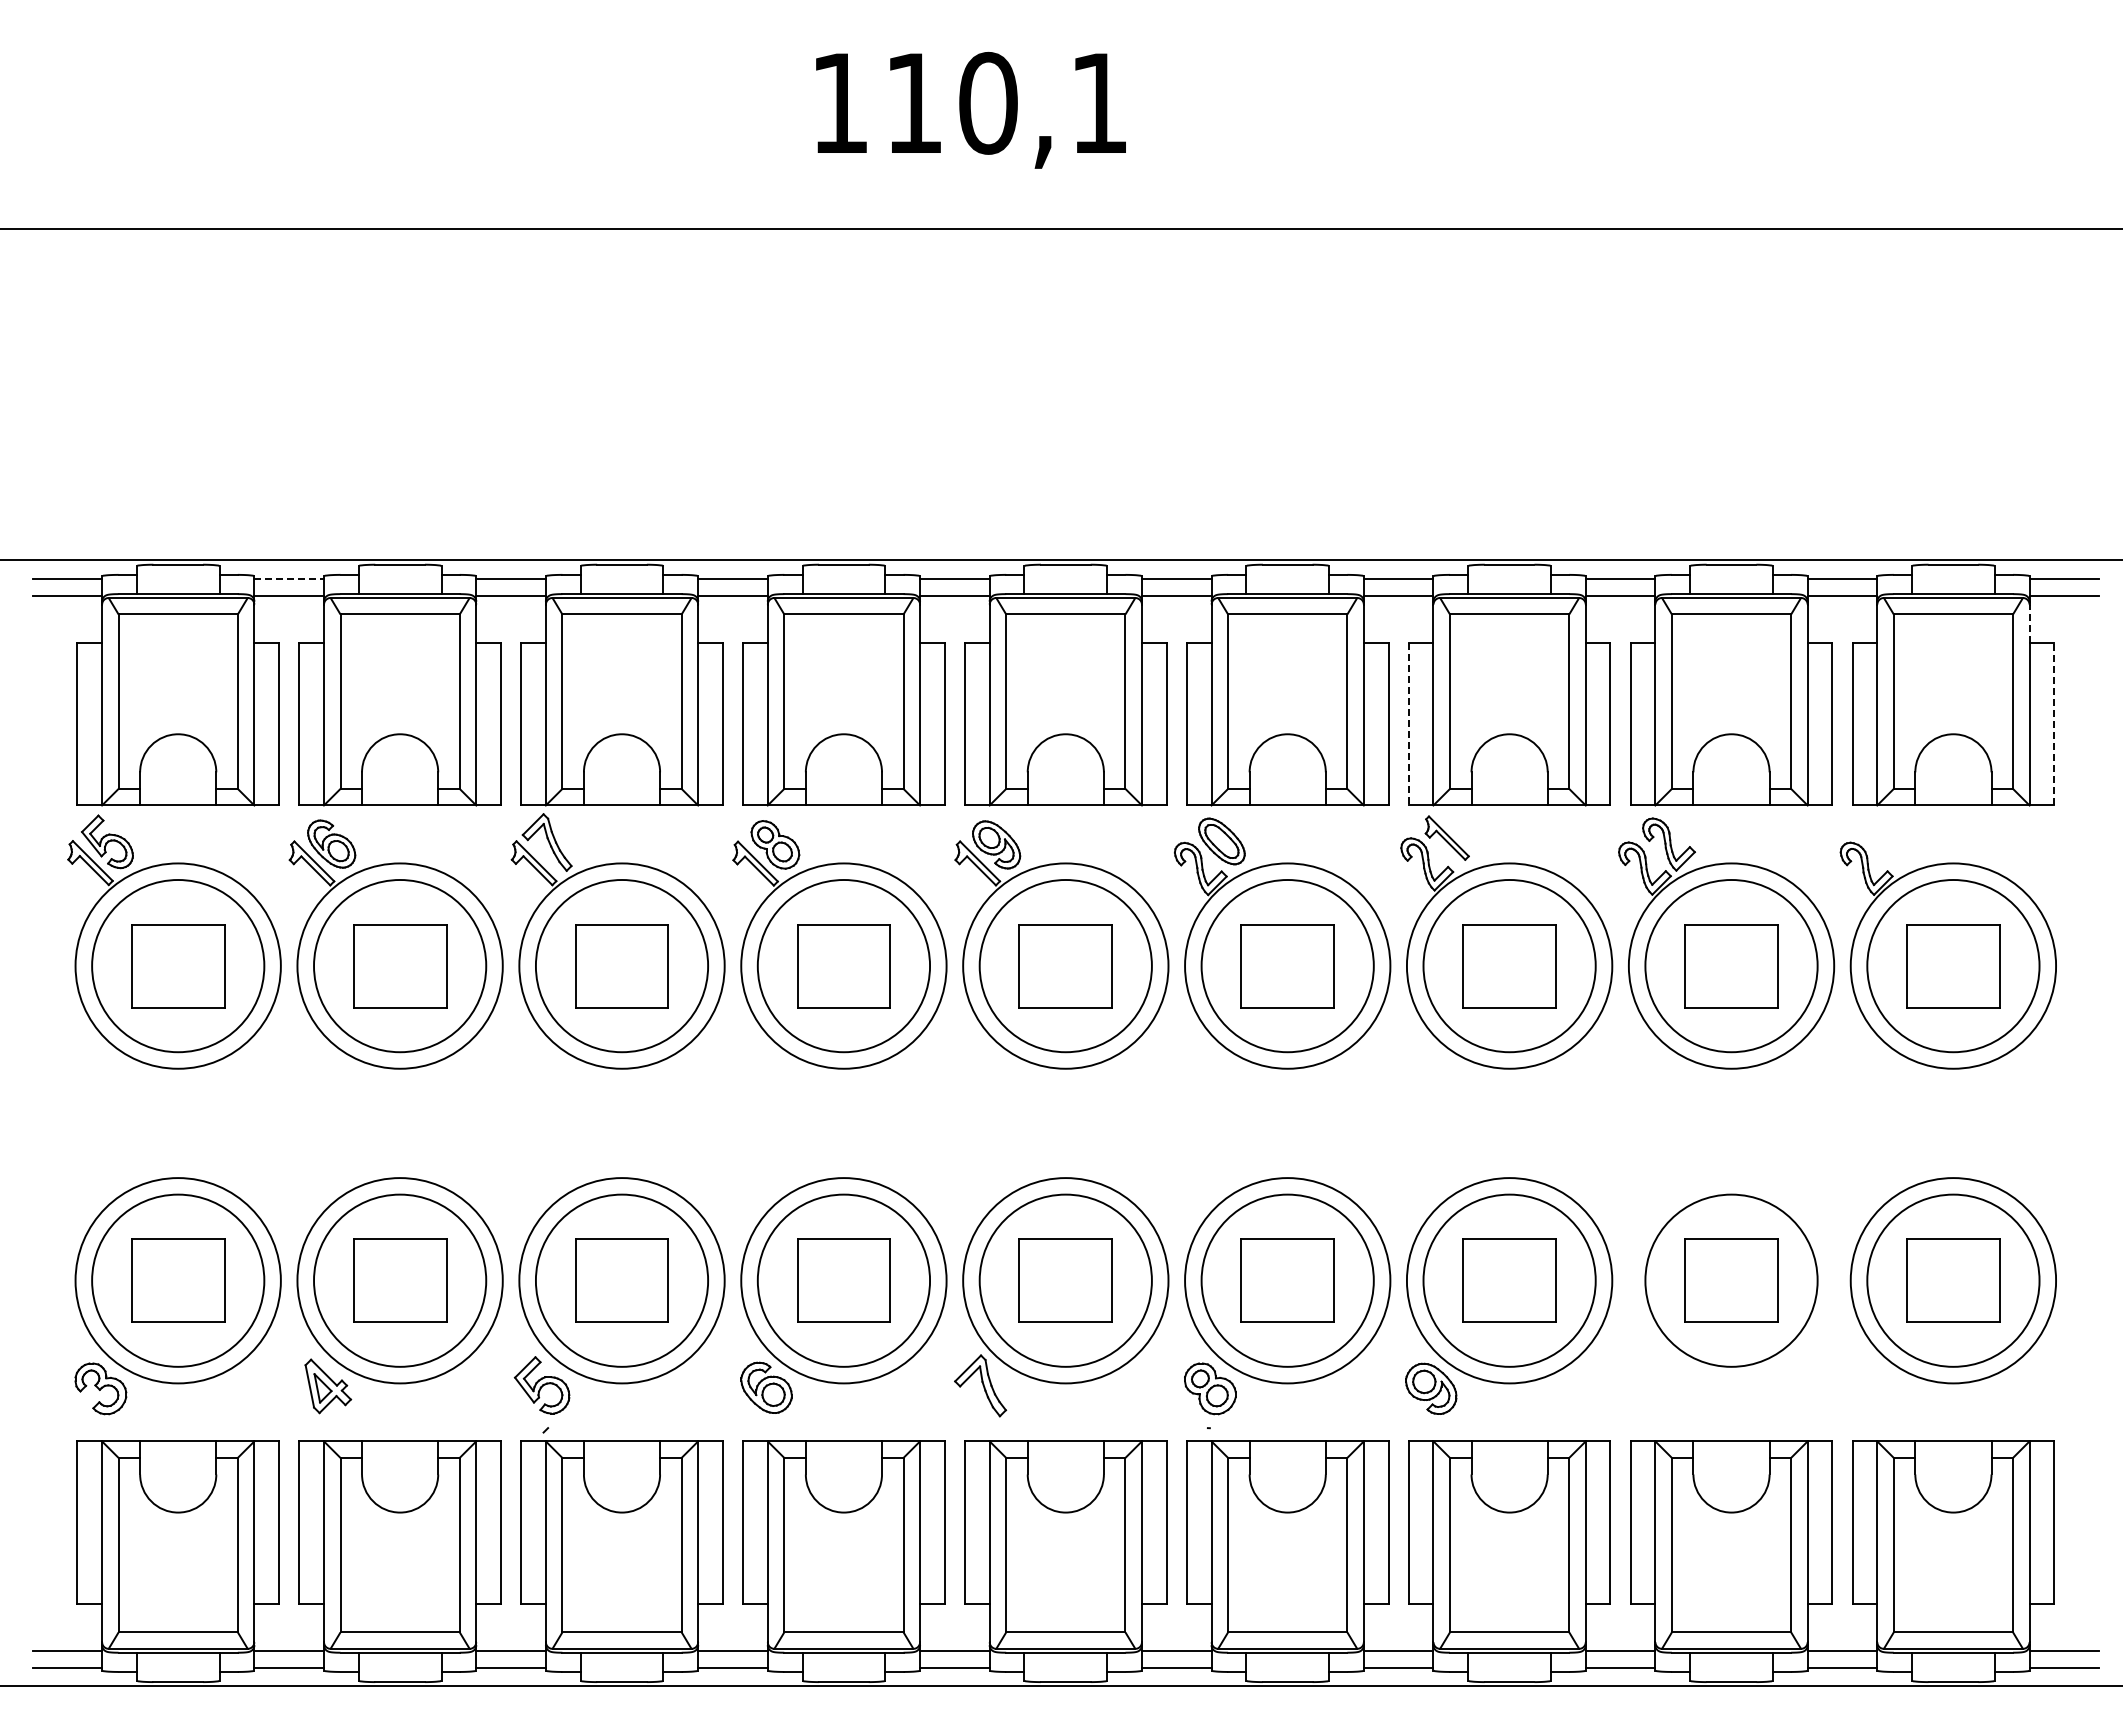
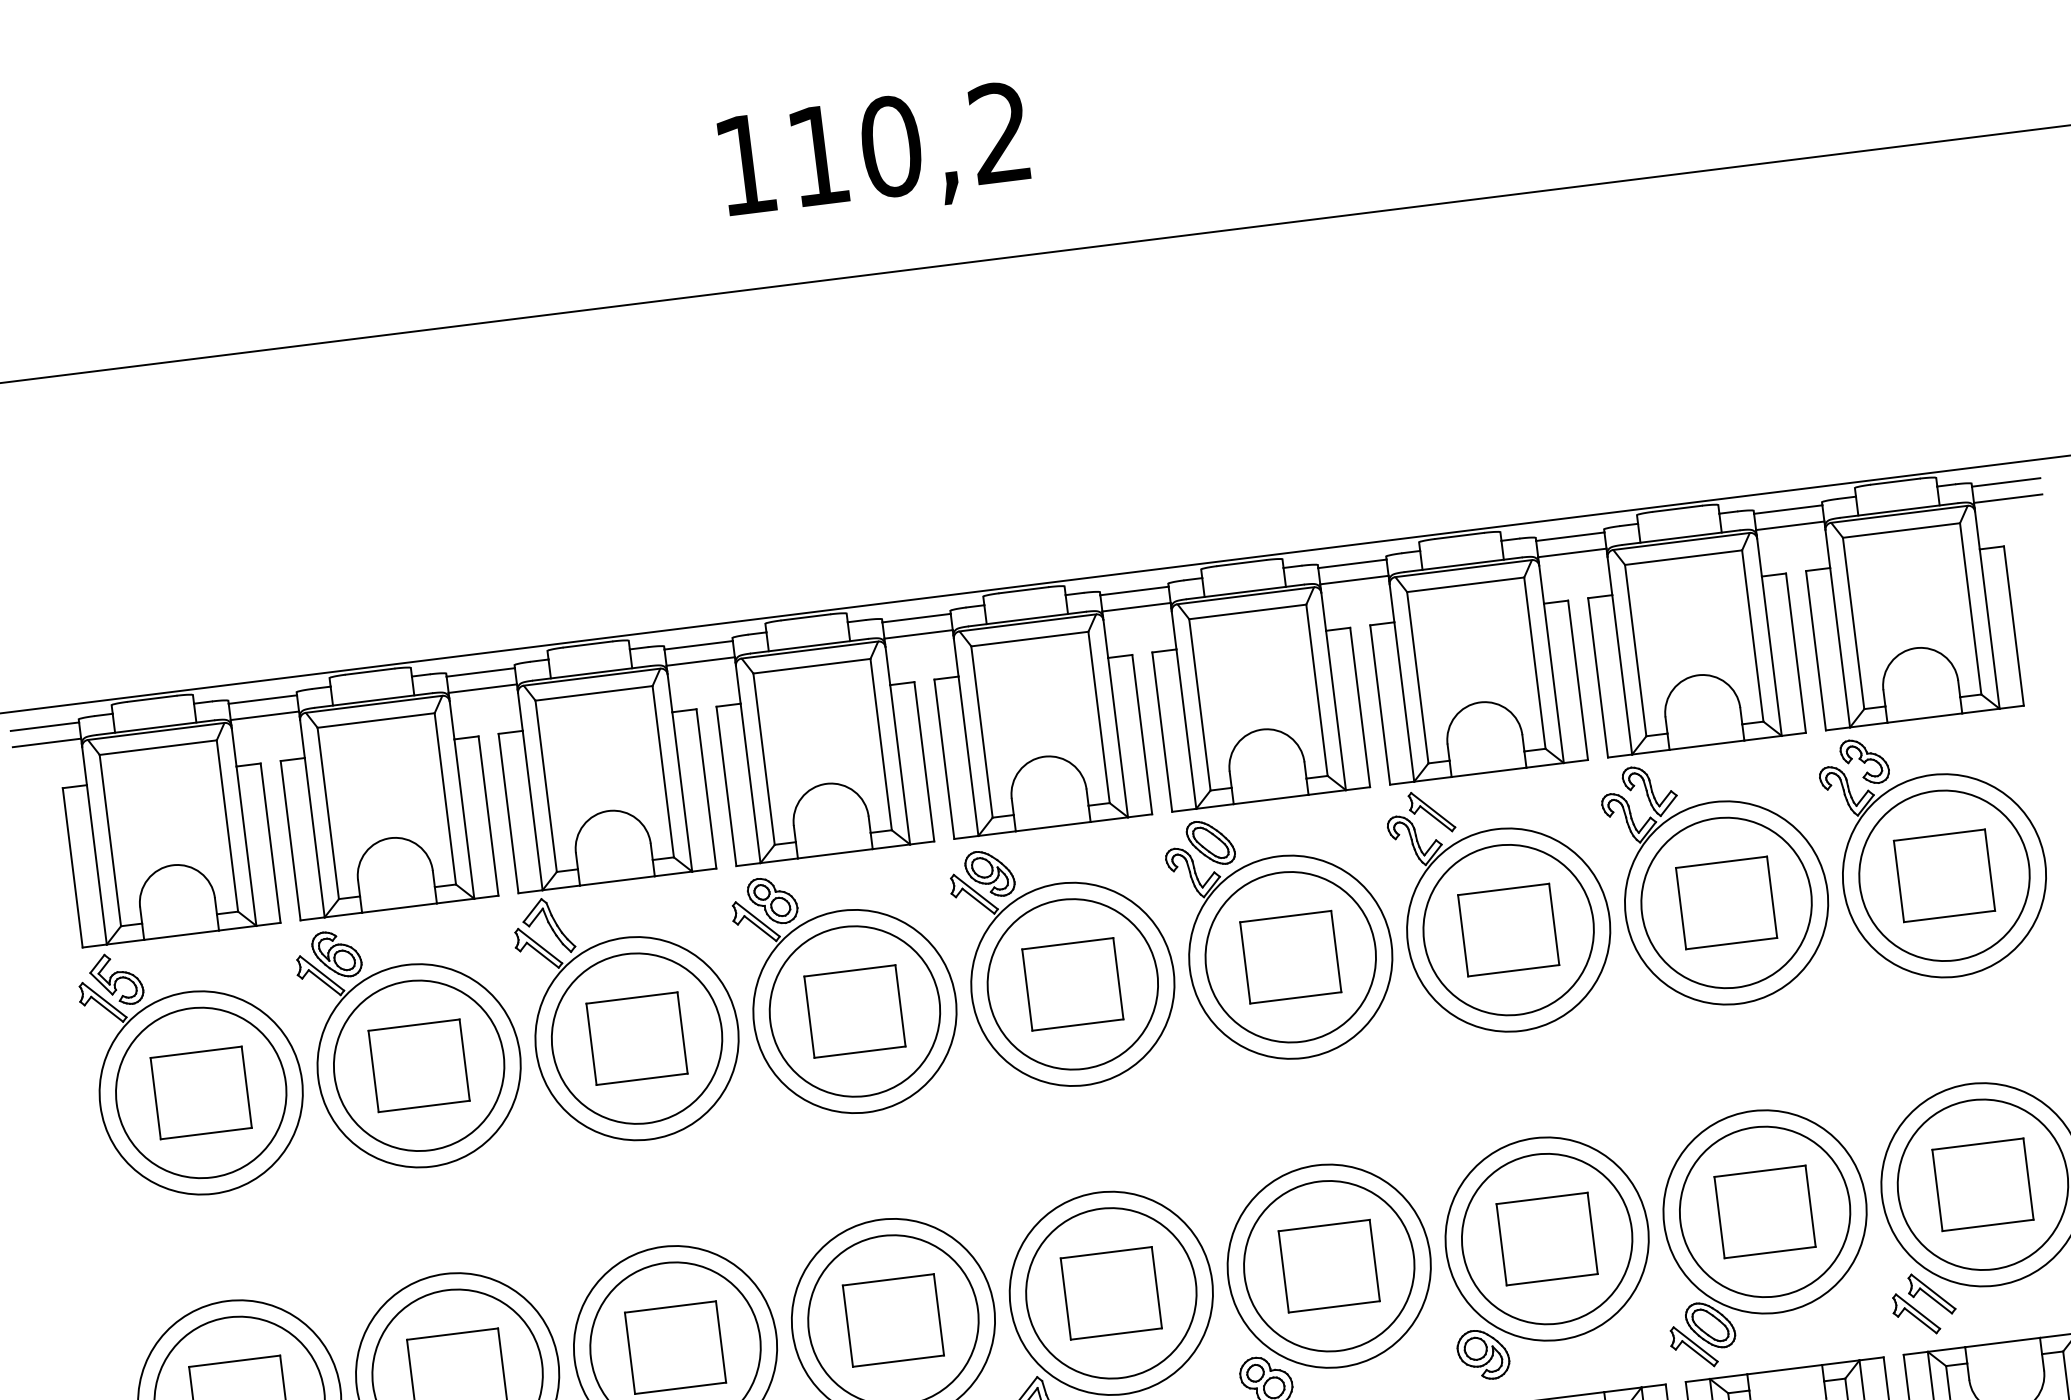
text: (1098, 101) -> (999, 131), 110,1 -> 110,2
line: (289, 579) -> (263, 699), dashed -> solid
line: (2029, 623) -> (1977, 530), dashed -> solid
line: (2054, 723) -> (2014, 625), dashed -> solid
line: (1408, 724) -> (1379, 705), dashed -> solid
part: (1887, 841) -> (1864, 761), added
part: (1727, 1303) -> (1763, 1234), added
part: (1872, 1398) -> (1917, 1310), added

